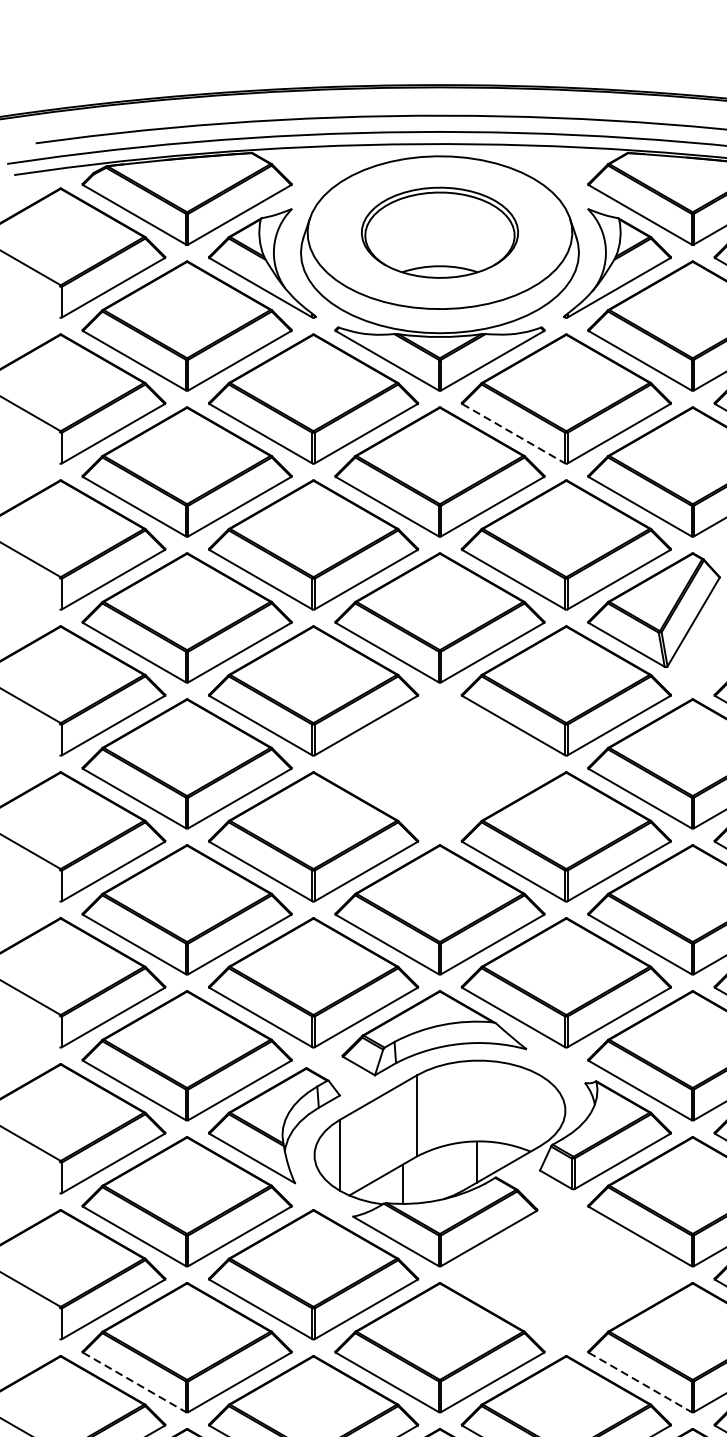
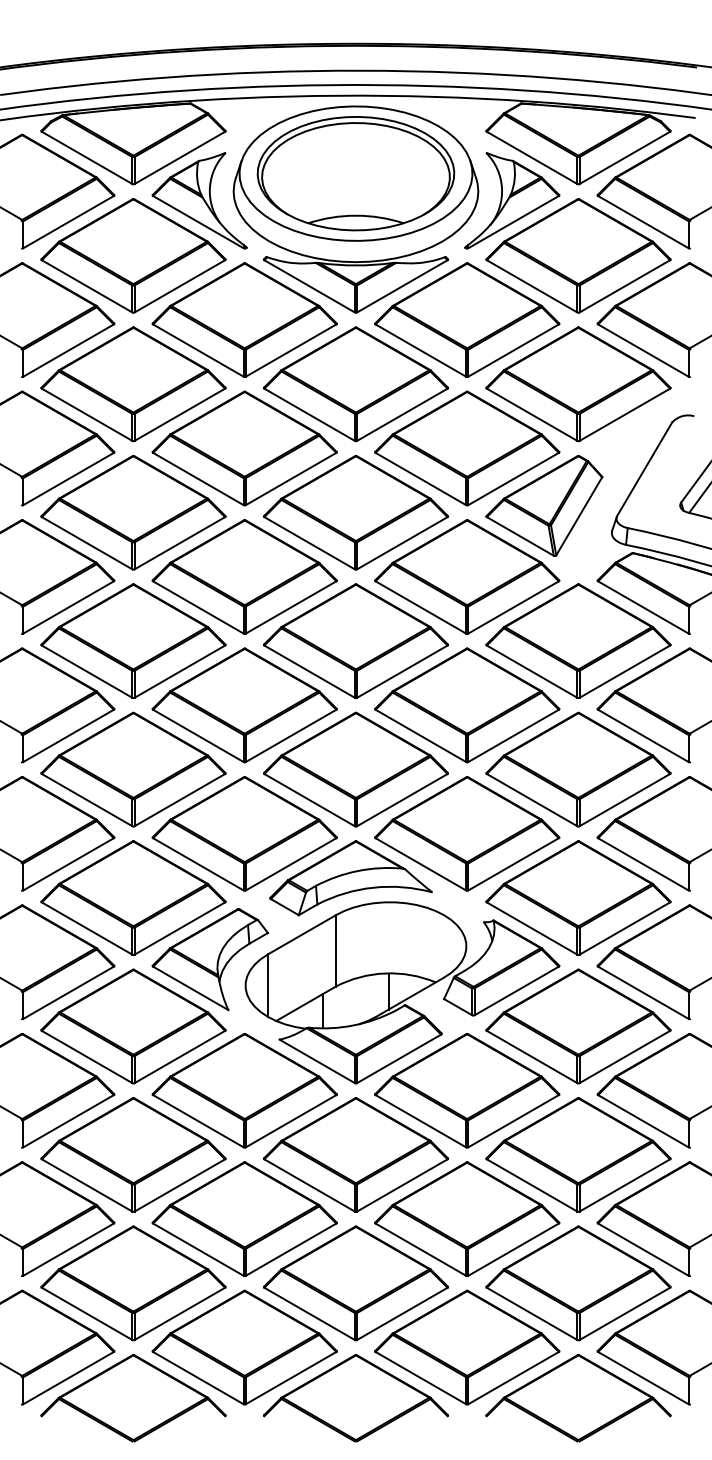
part: (439, 232) -> (355, 173), size x1.43
line: (514, 433) -> (421, 350), dashed -> solid
part: (439, 763) -> (355, 640), added
part: (566, 1274) -> (467, 1090), added
line: (134, 1382) -> (87, 1185), dashed -> solid
line: (640, 1382) -> (532, 1185), dashed -> solid

